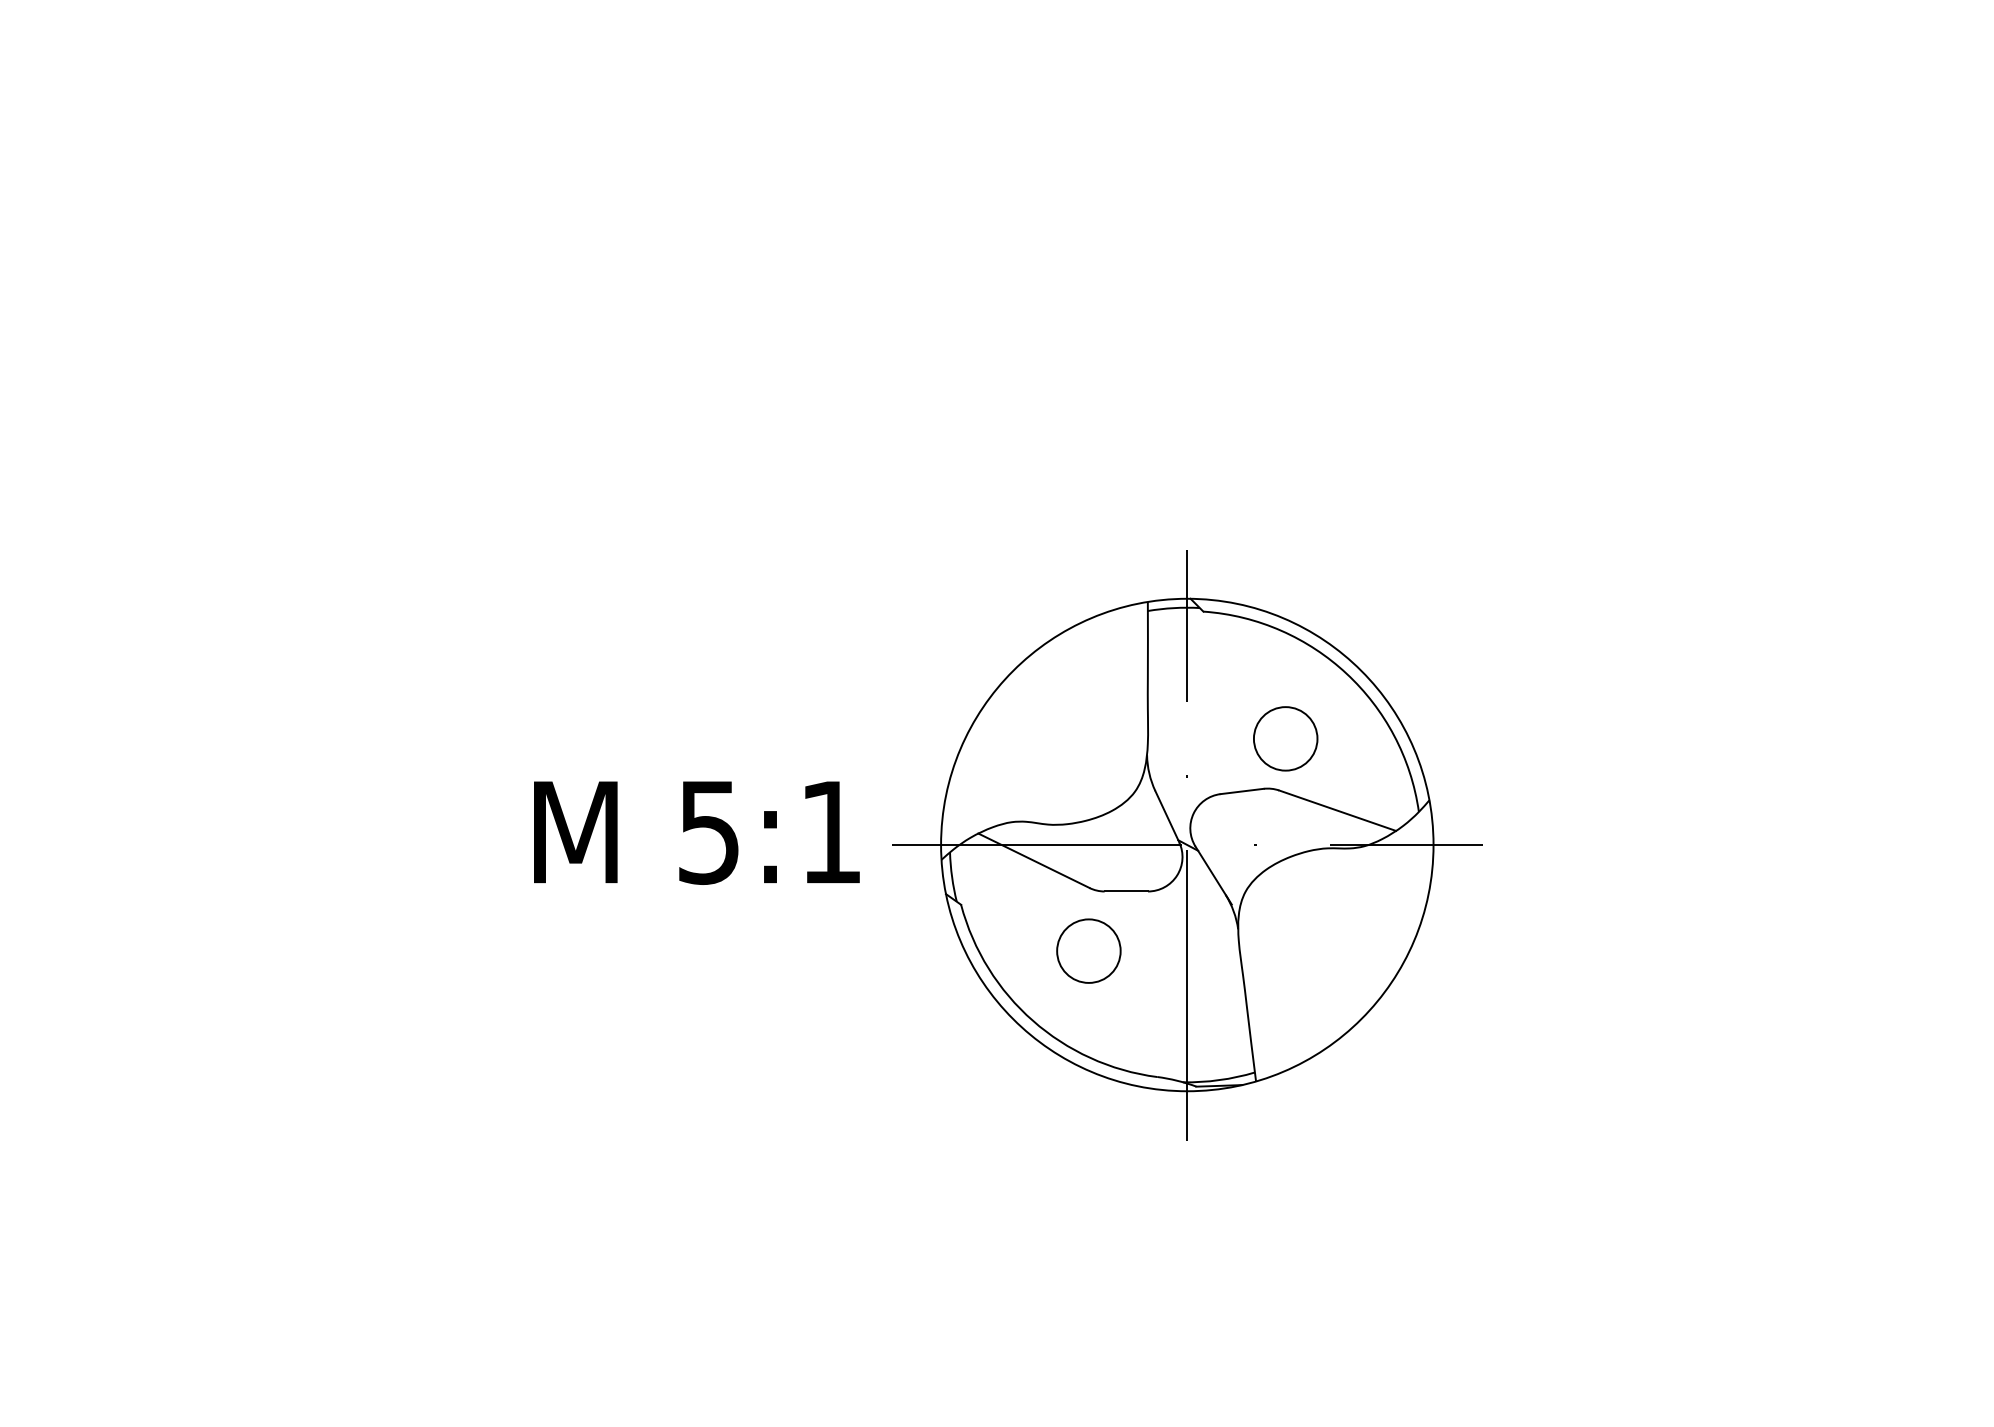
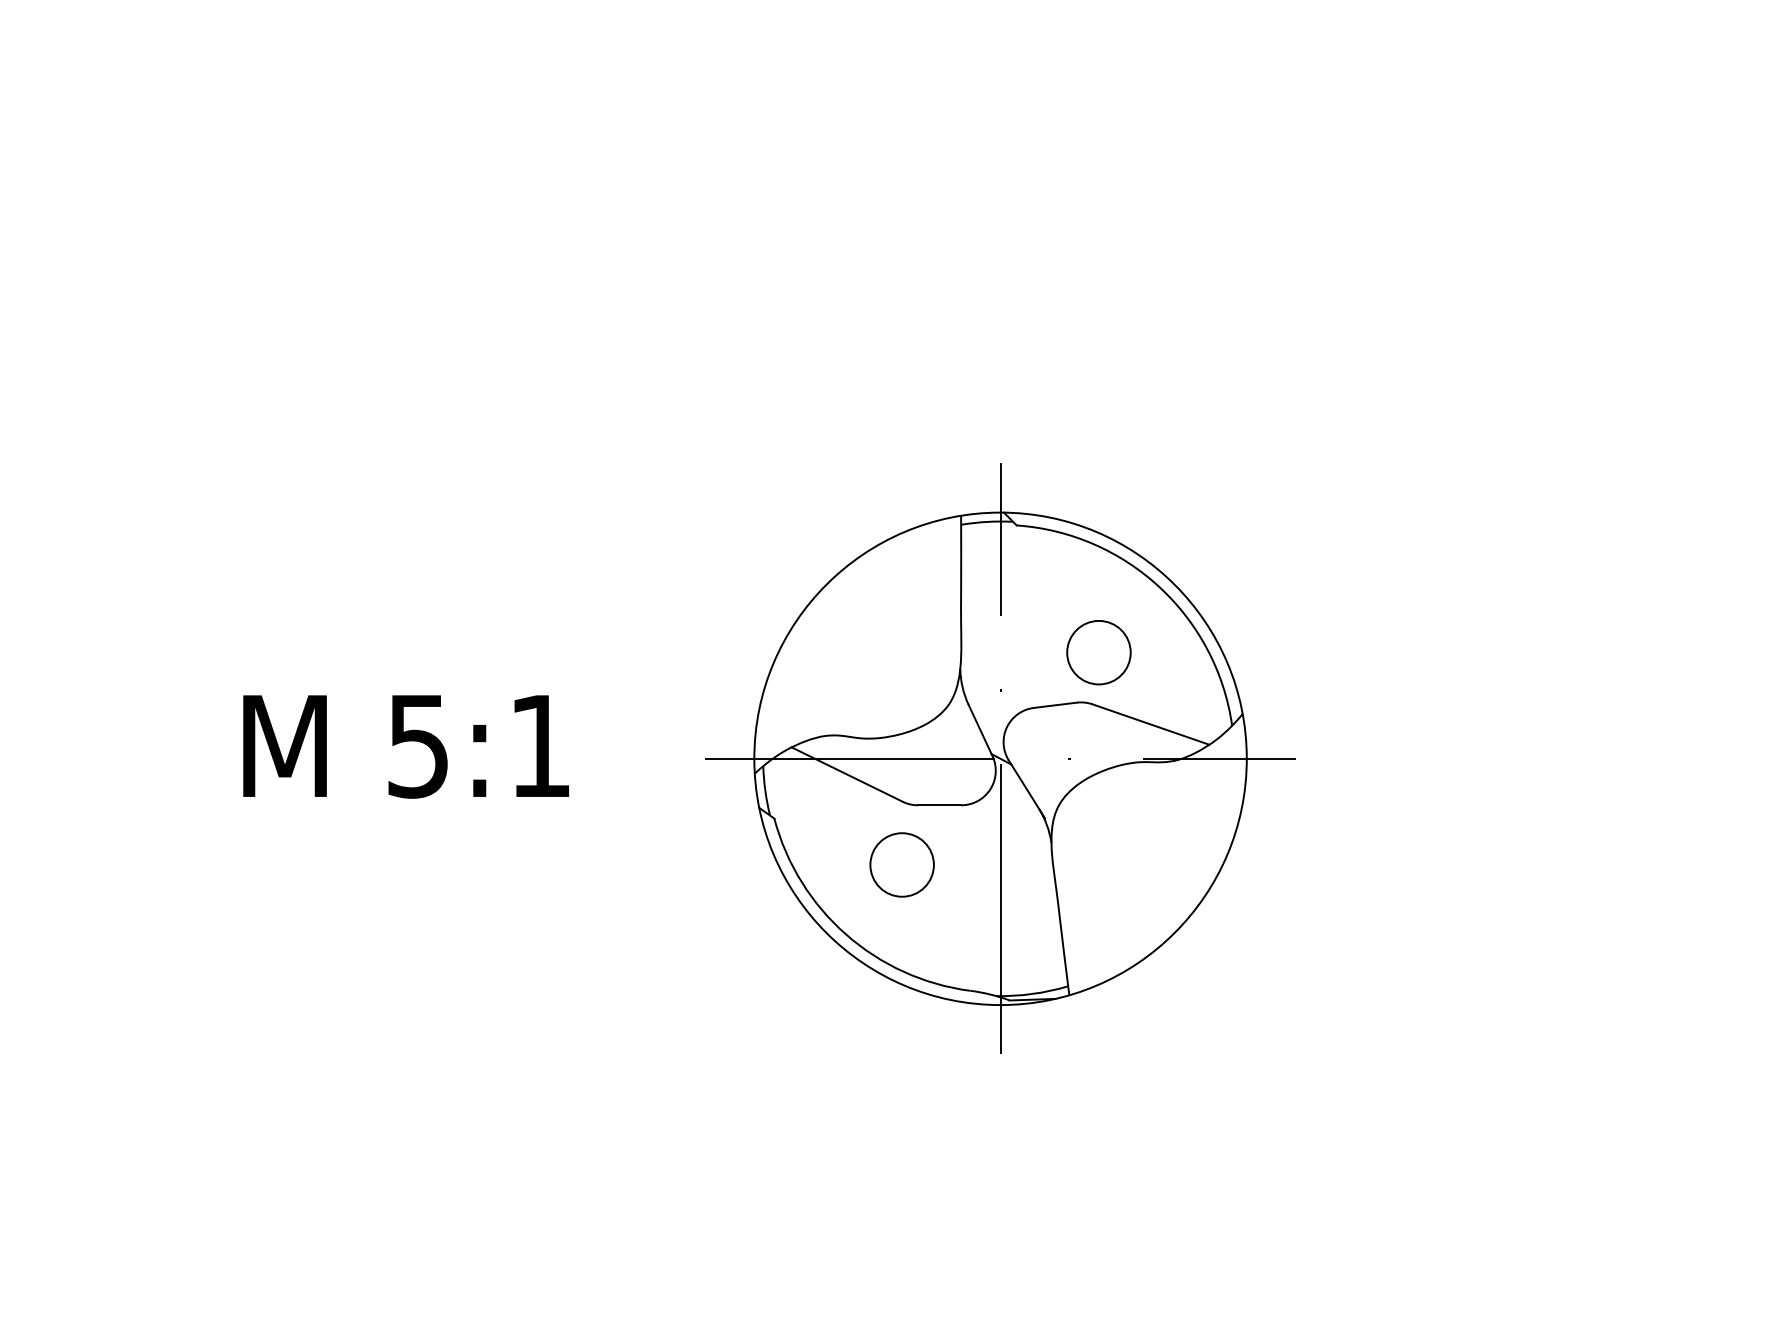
text: (696, 832) -> (405, 746), moved

